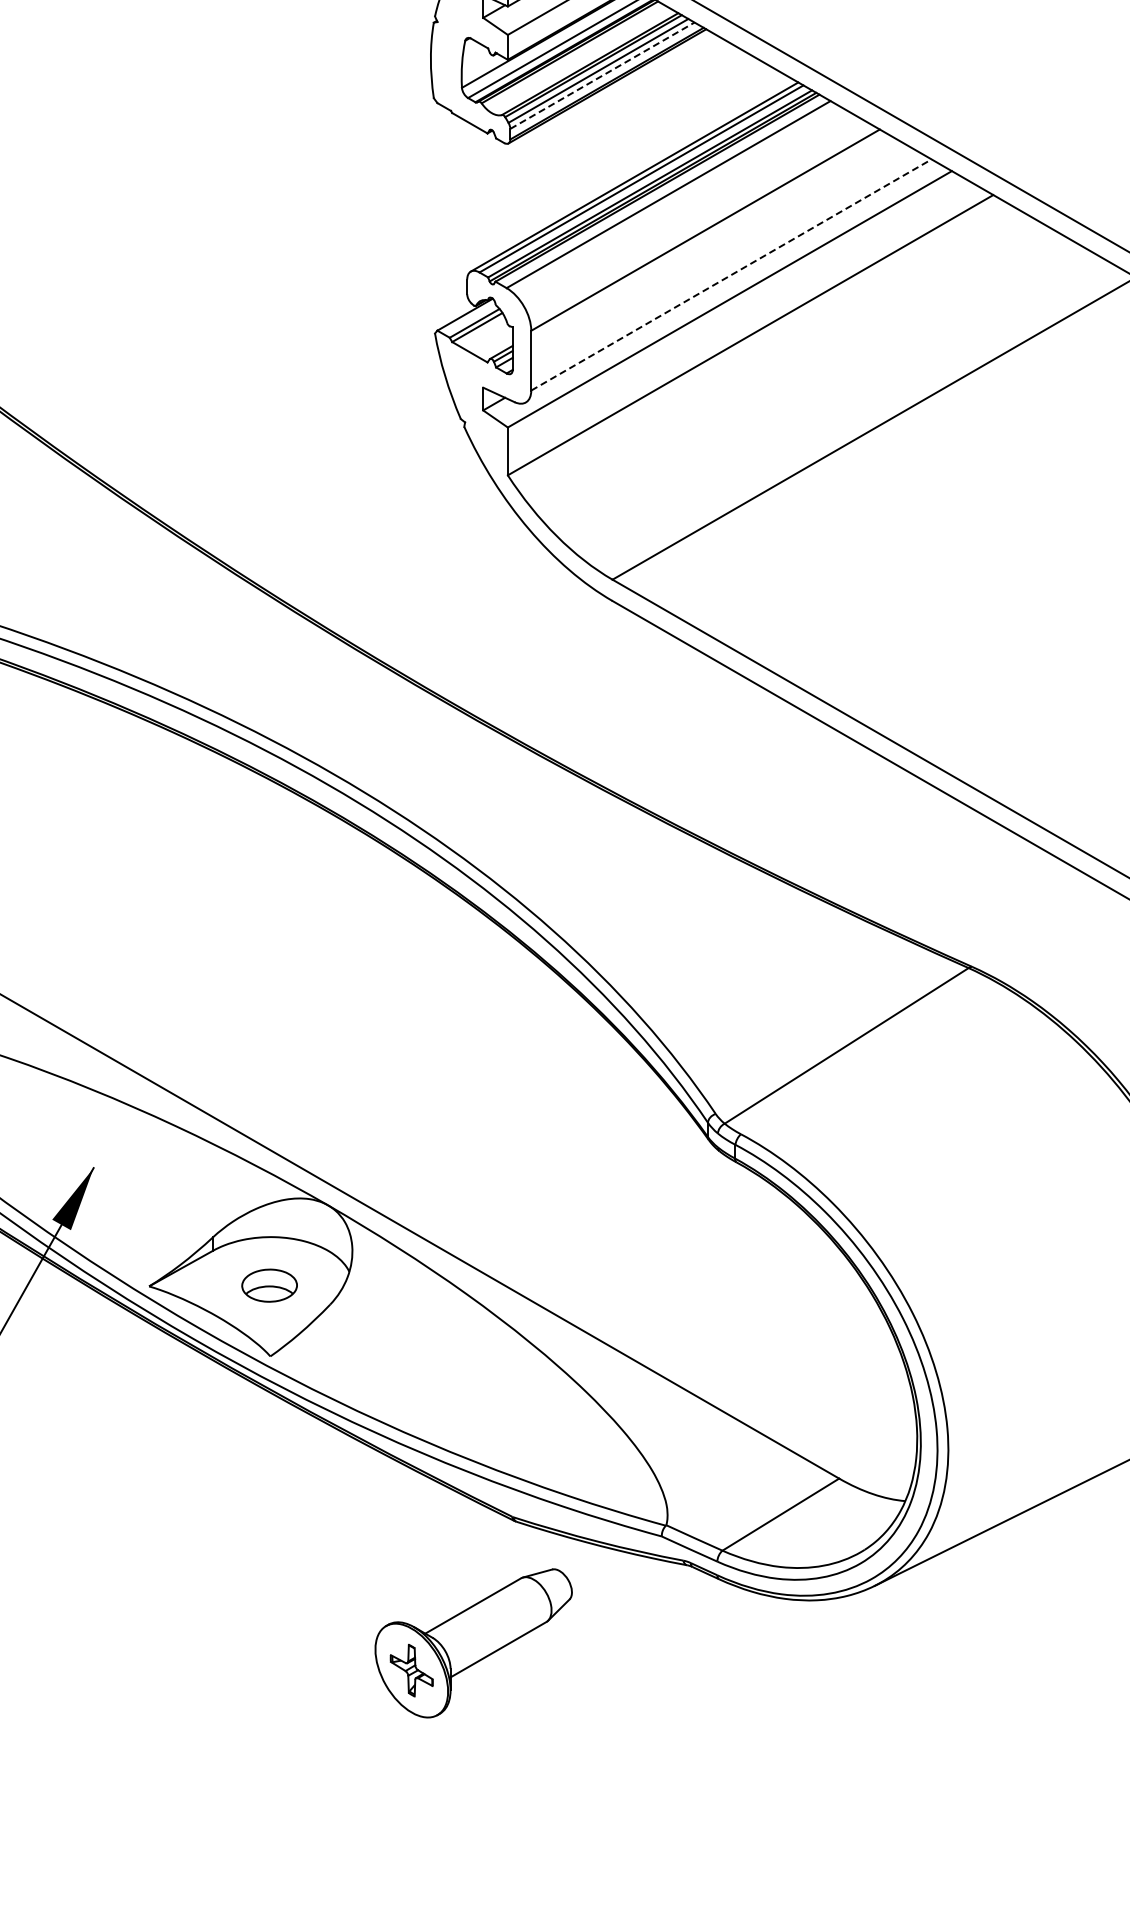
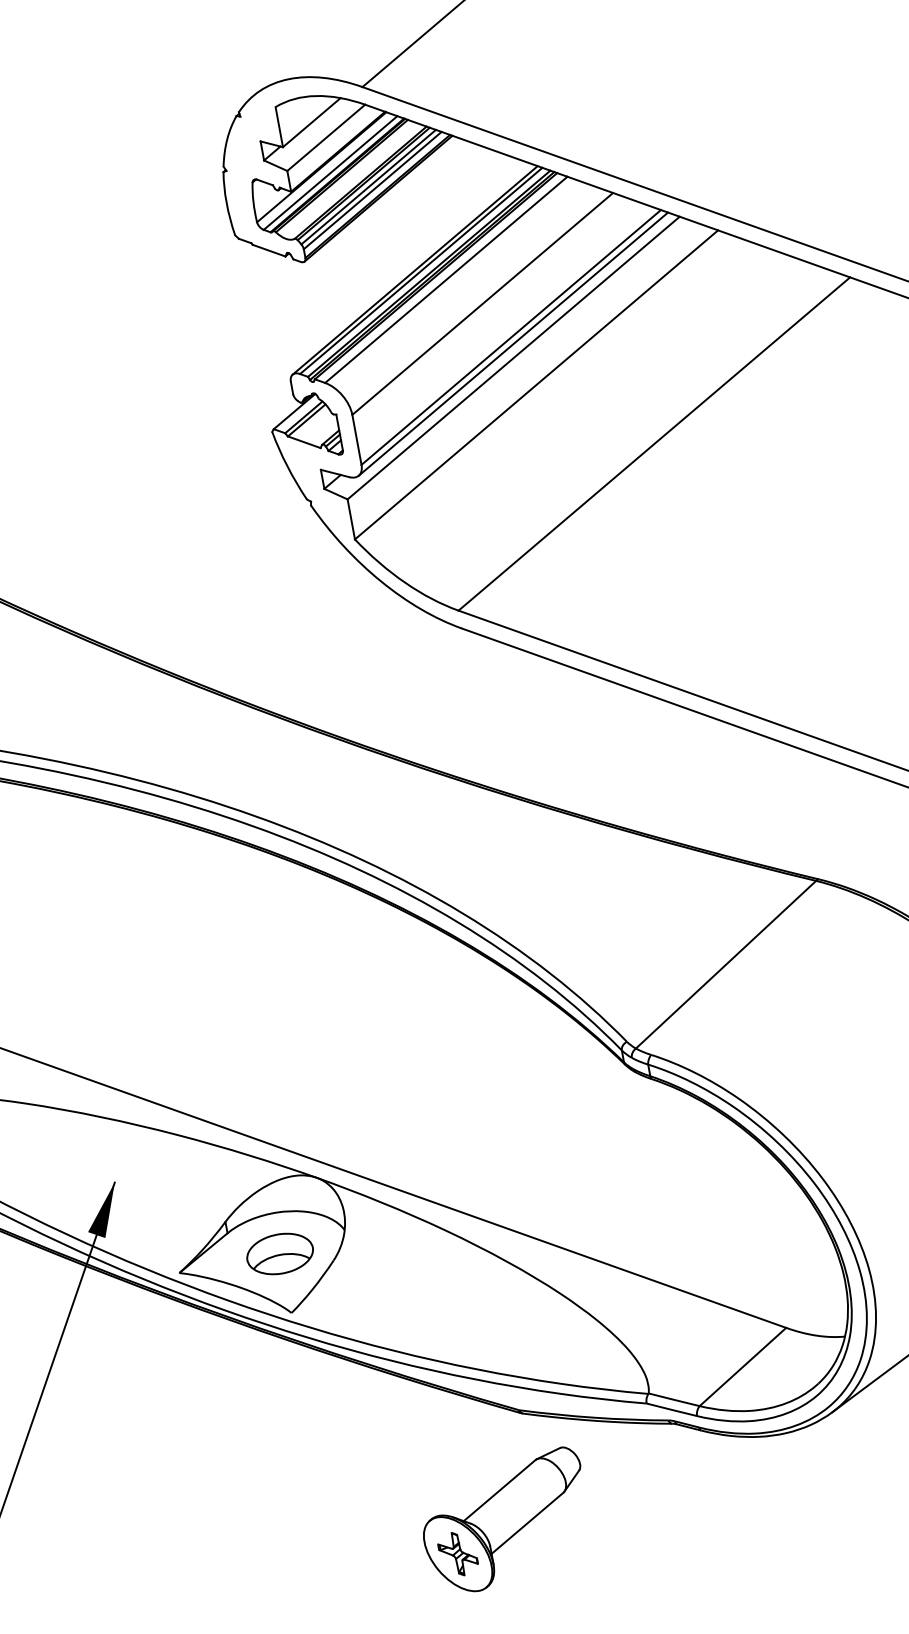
line: (602, 75) -> (372, 190), dashed -> solid
line: (731, 274) -> (511, 337), dashed -> solid
line: (732, 282) -> (513, 343), added
part: (269, 1285) -> (279, 1253), size x1.43

